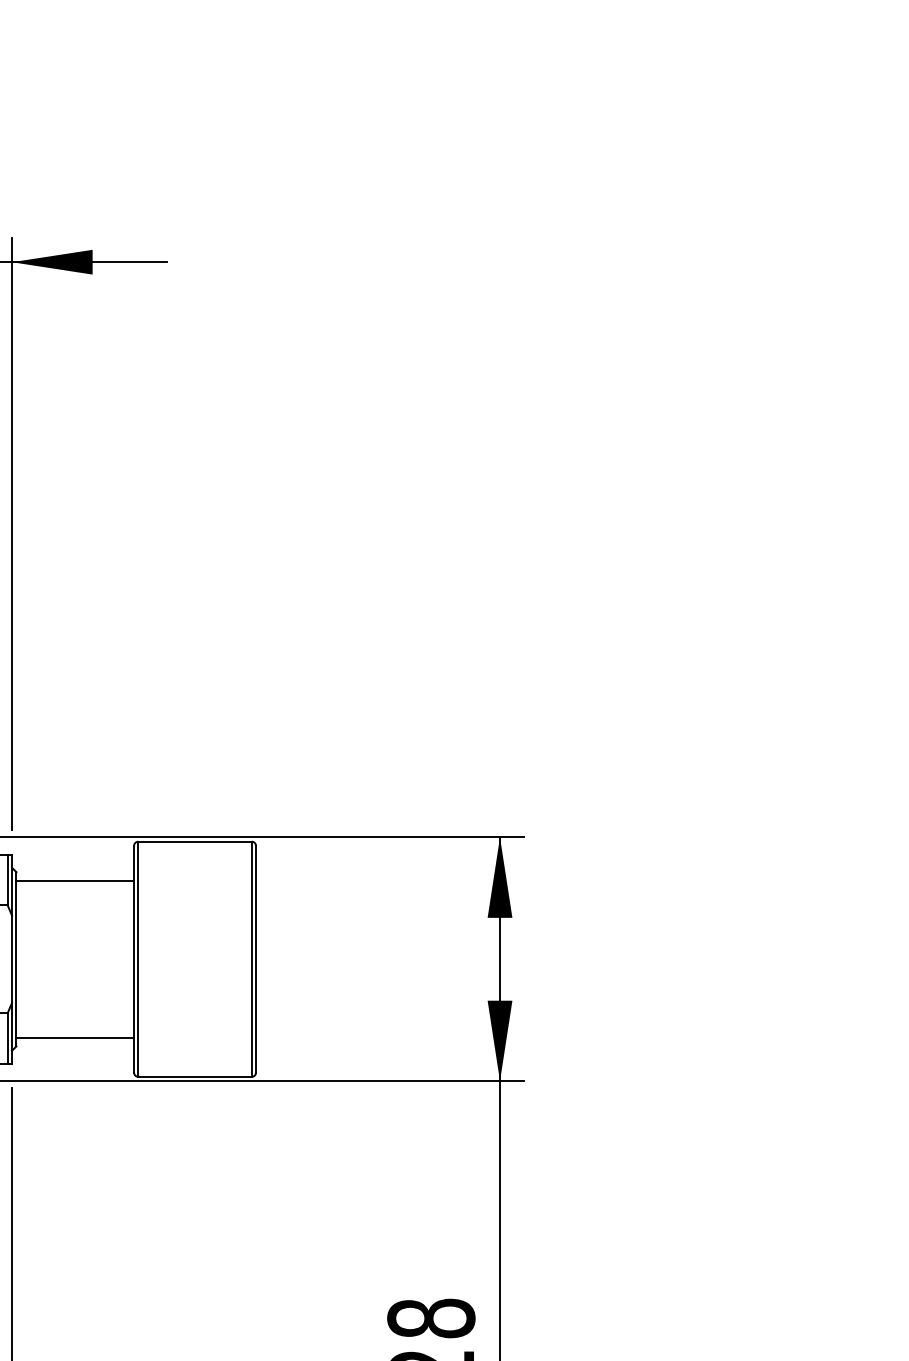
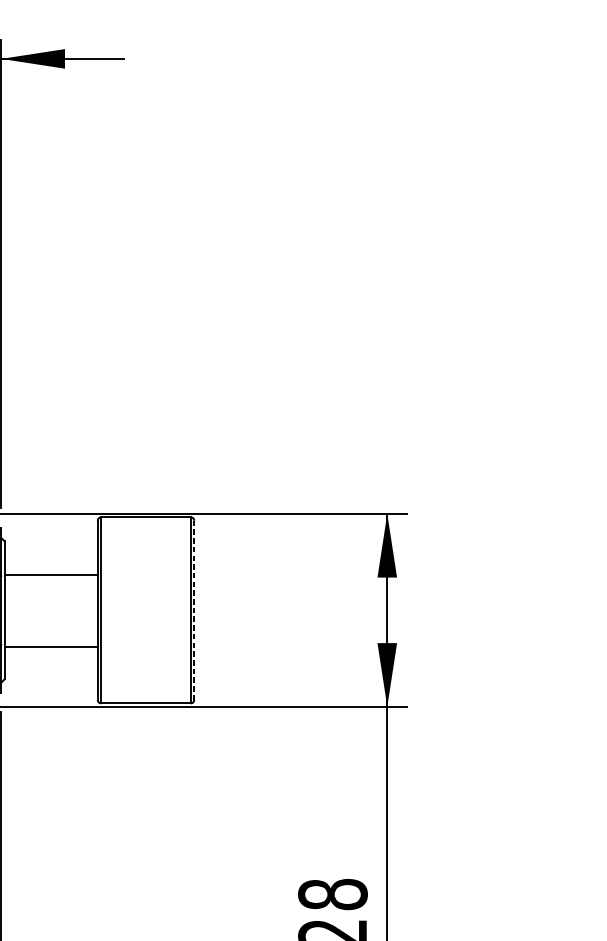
line: (75, 880) -> (51, 574), moved
line: (256, 959) -> (194, 610), solid -> dashed
line: (75, 1037) -> (51, 646), moved

